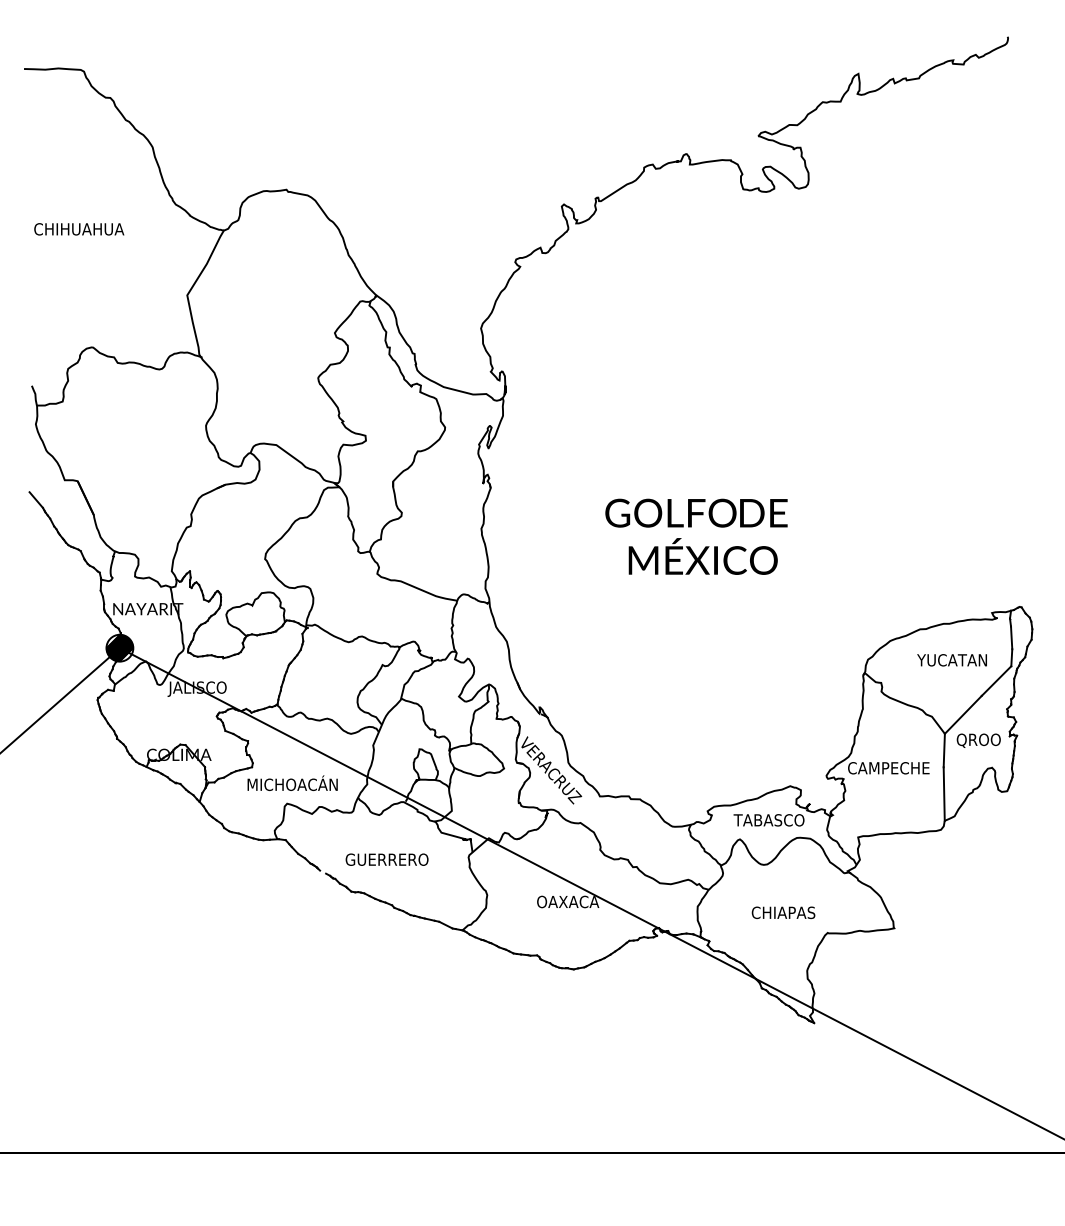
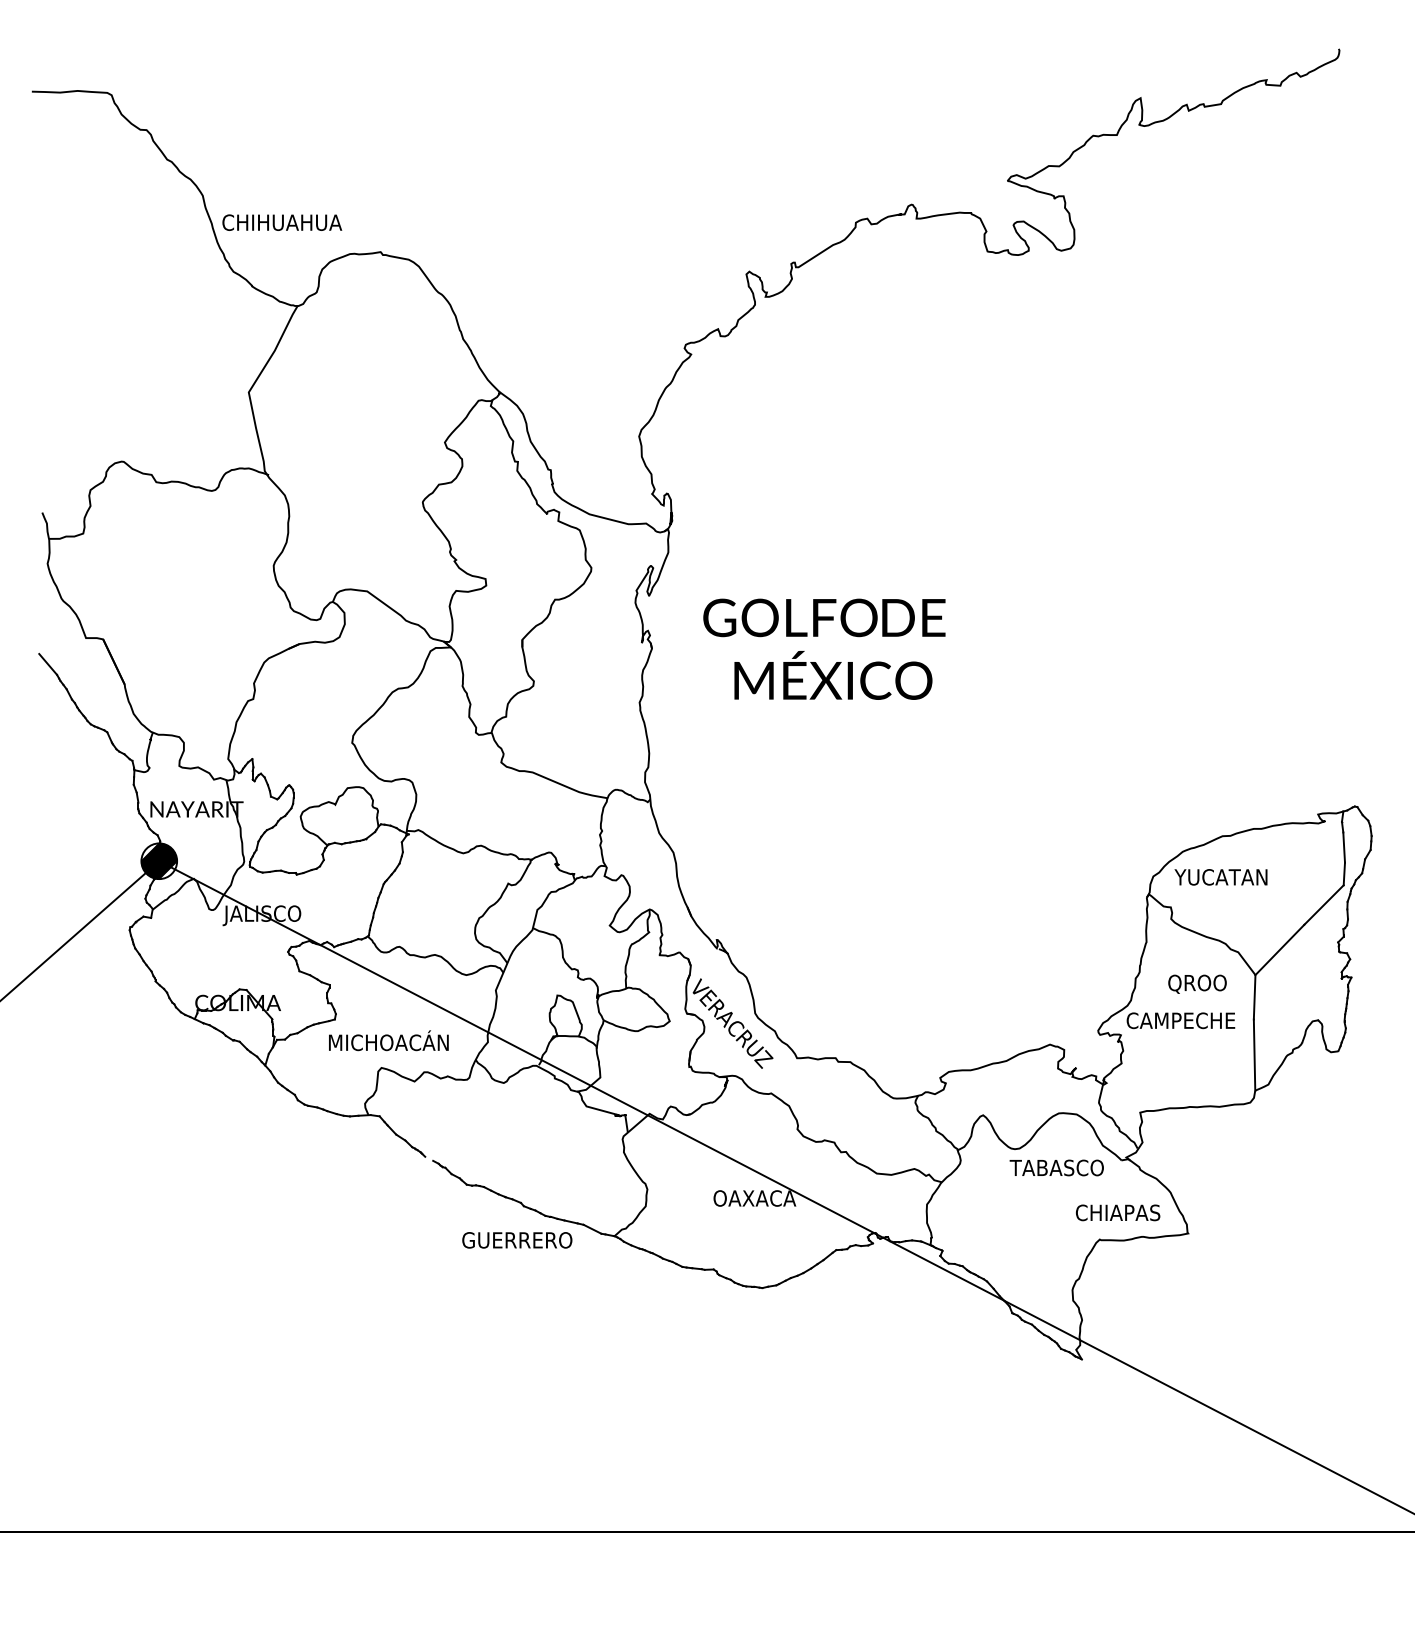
text: (79, 229) -> (282, 222), moved
text: (696, 536) -> (824, 648), moved
text: (951, 660) -> (1220, 877), moved
text: (978, 740) -> (1197, 983), moved
text: (768, 819) -> (1056, 1167), moved
text: (387, 859) -> (517, 1240), moved
text: (783, 912) -> (1118, 1212), moved

